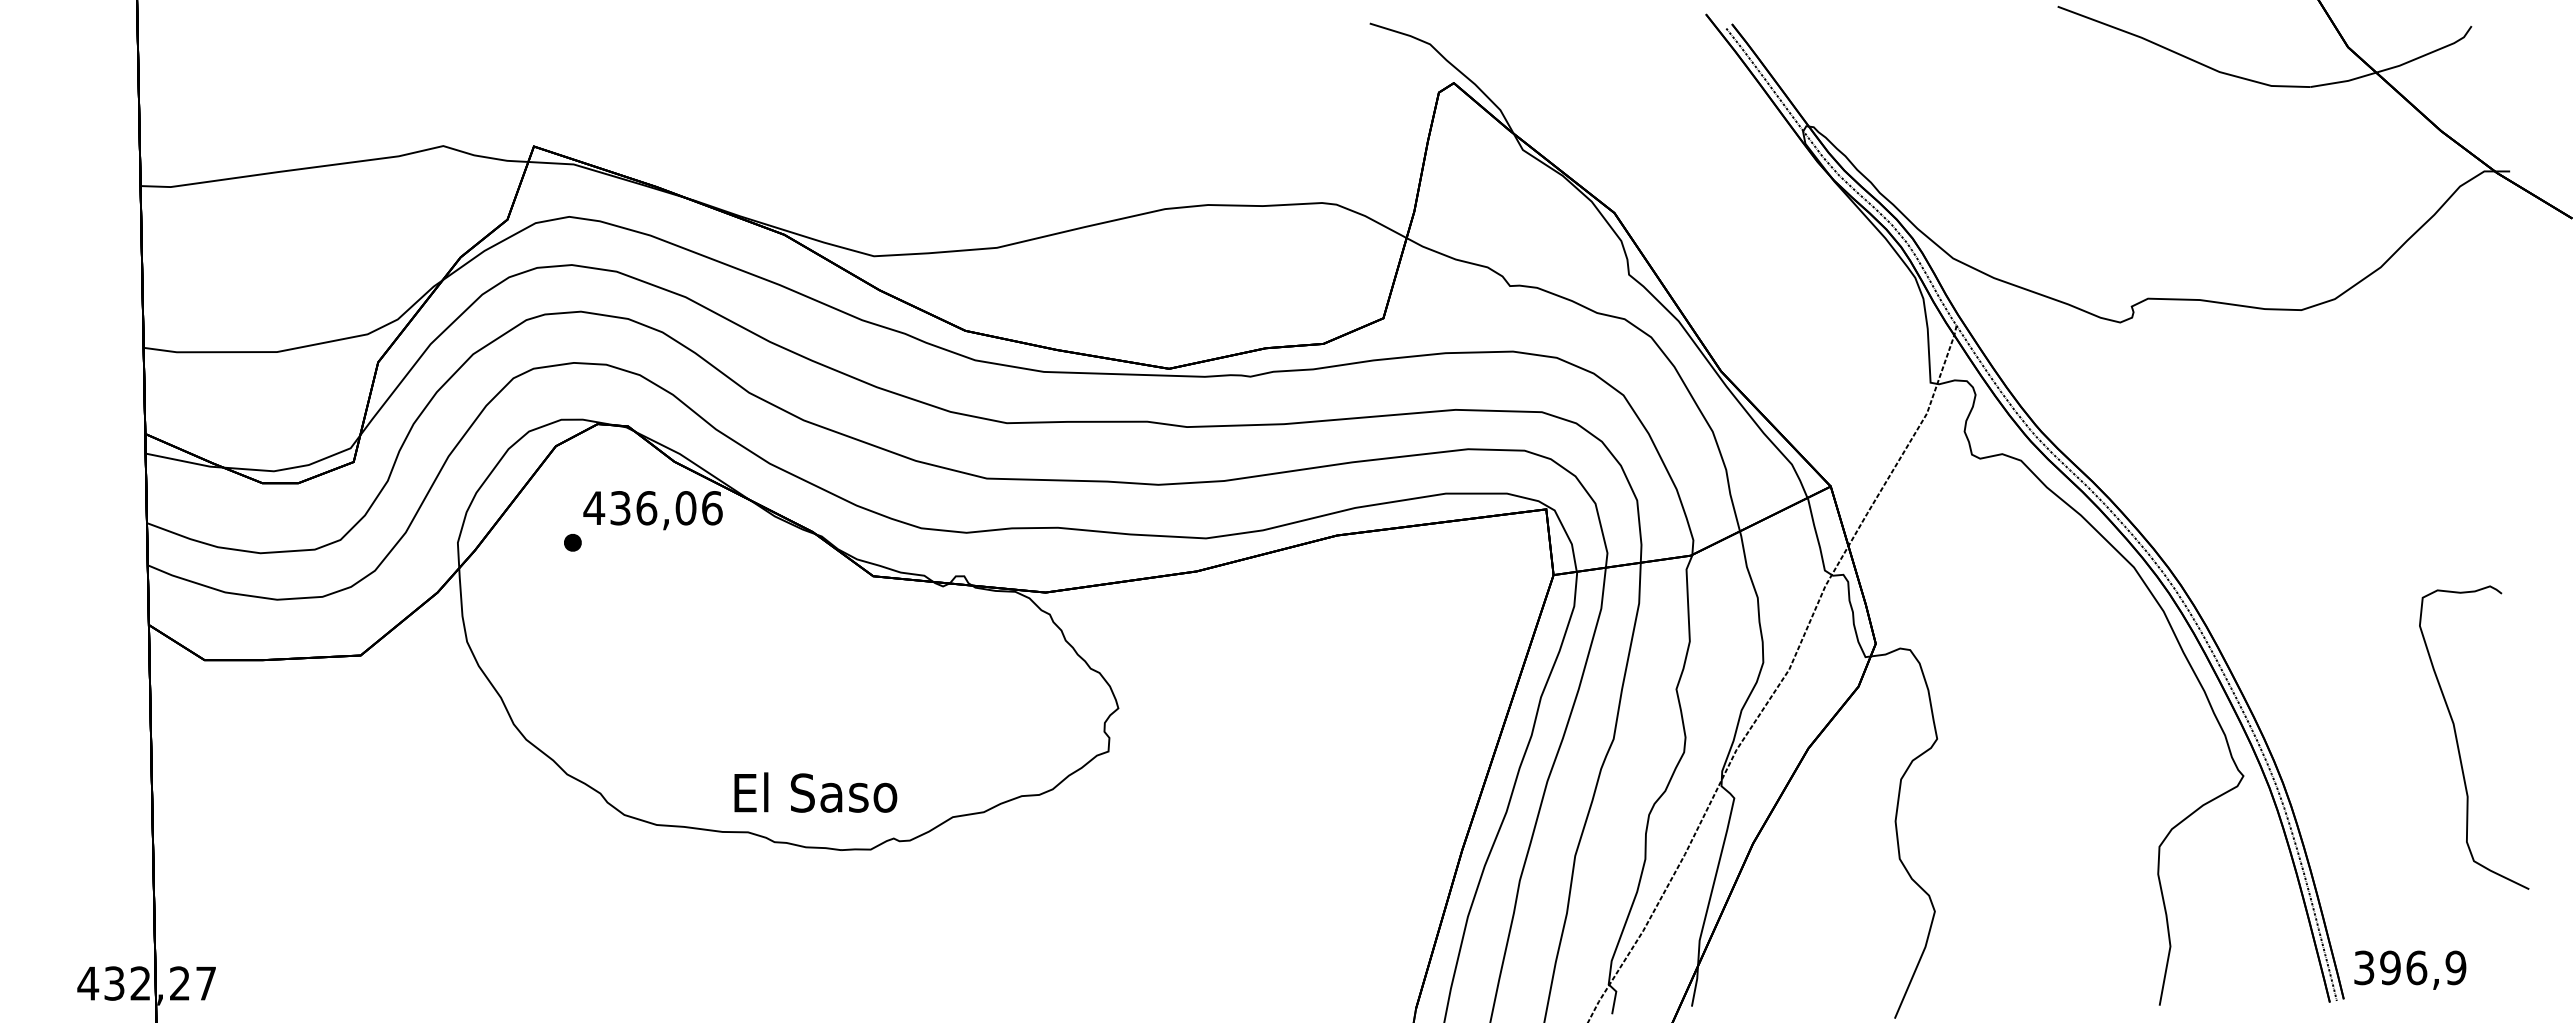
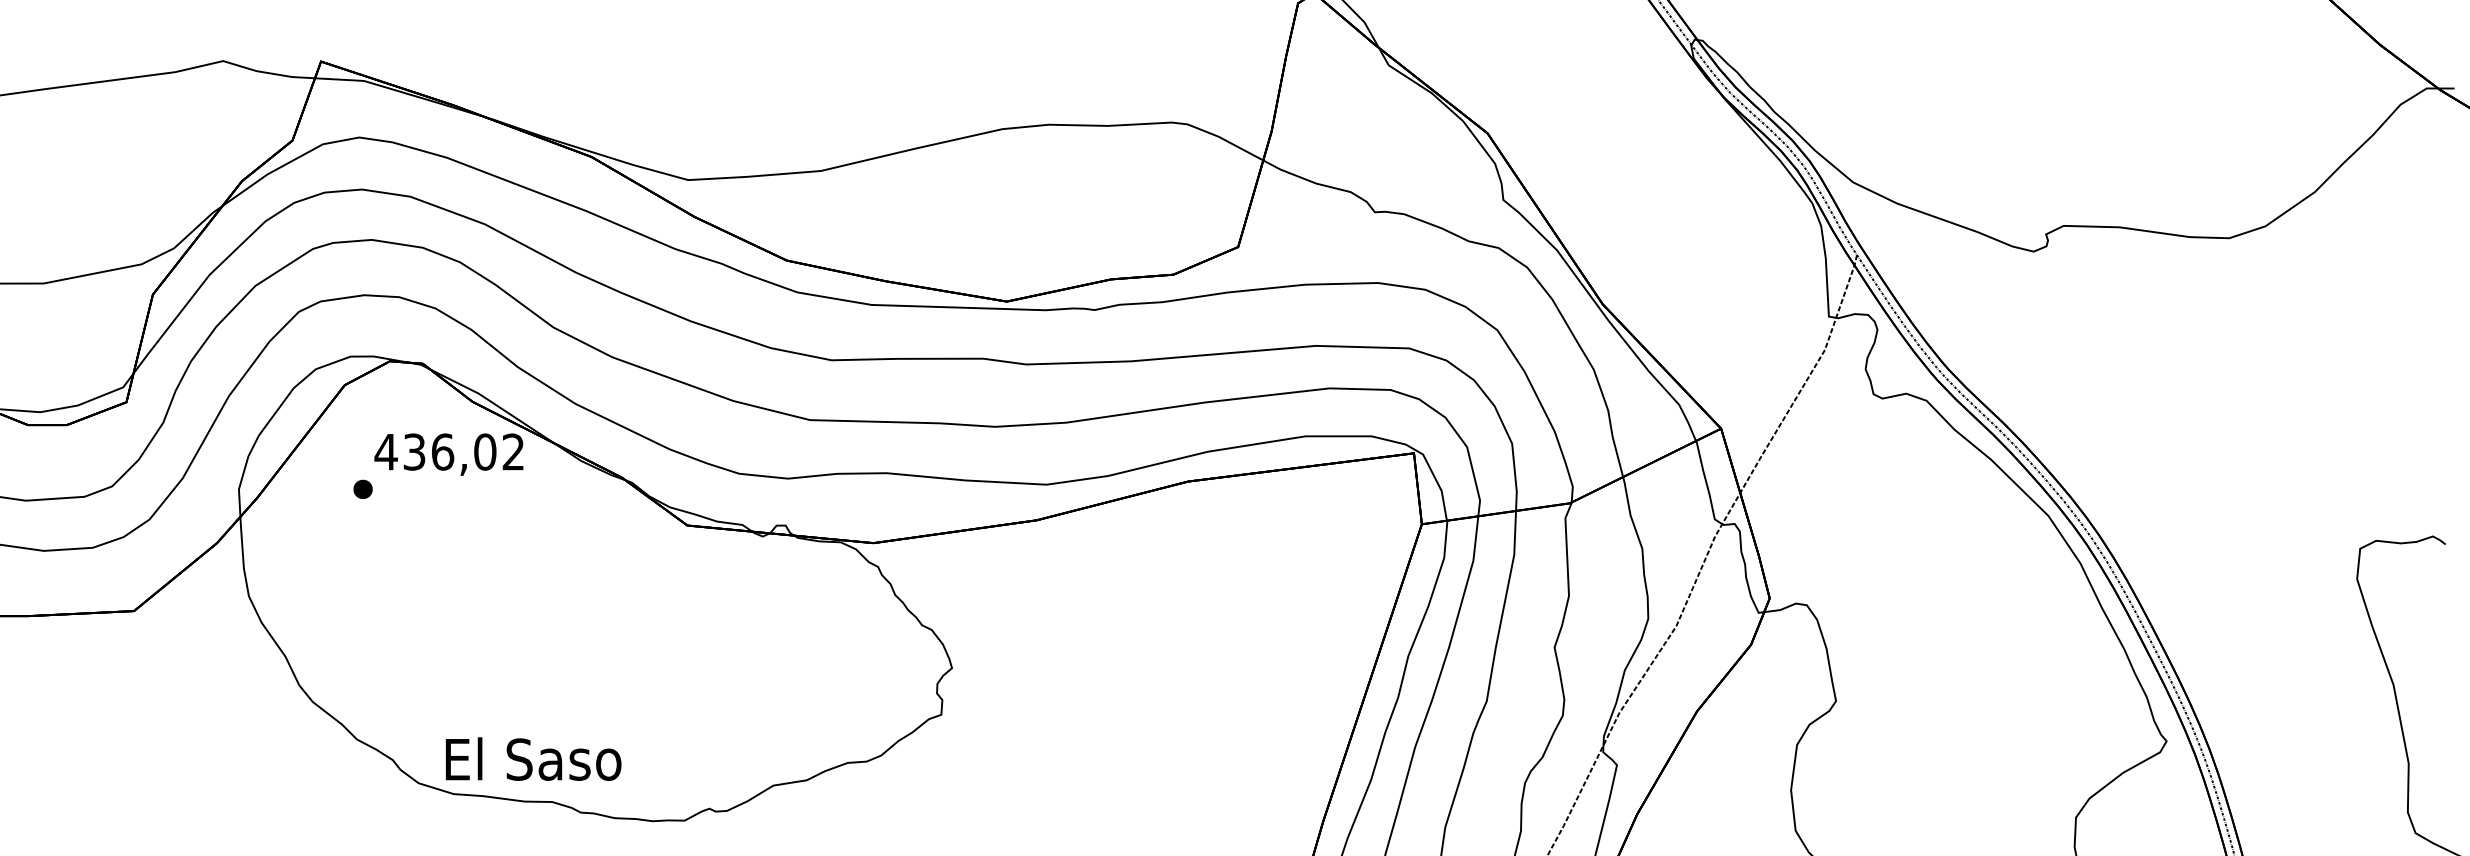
text: (712, 508) -> (513, 452), 436,06 -> 436,02
text: (815, 792) -> (533, 758), moved

